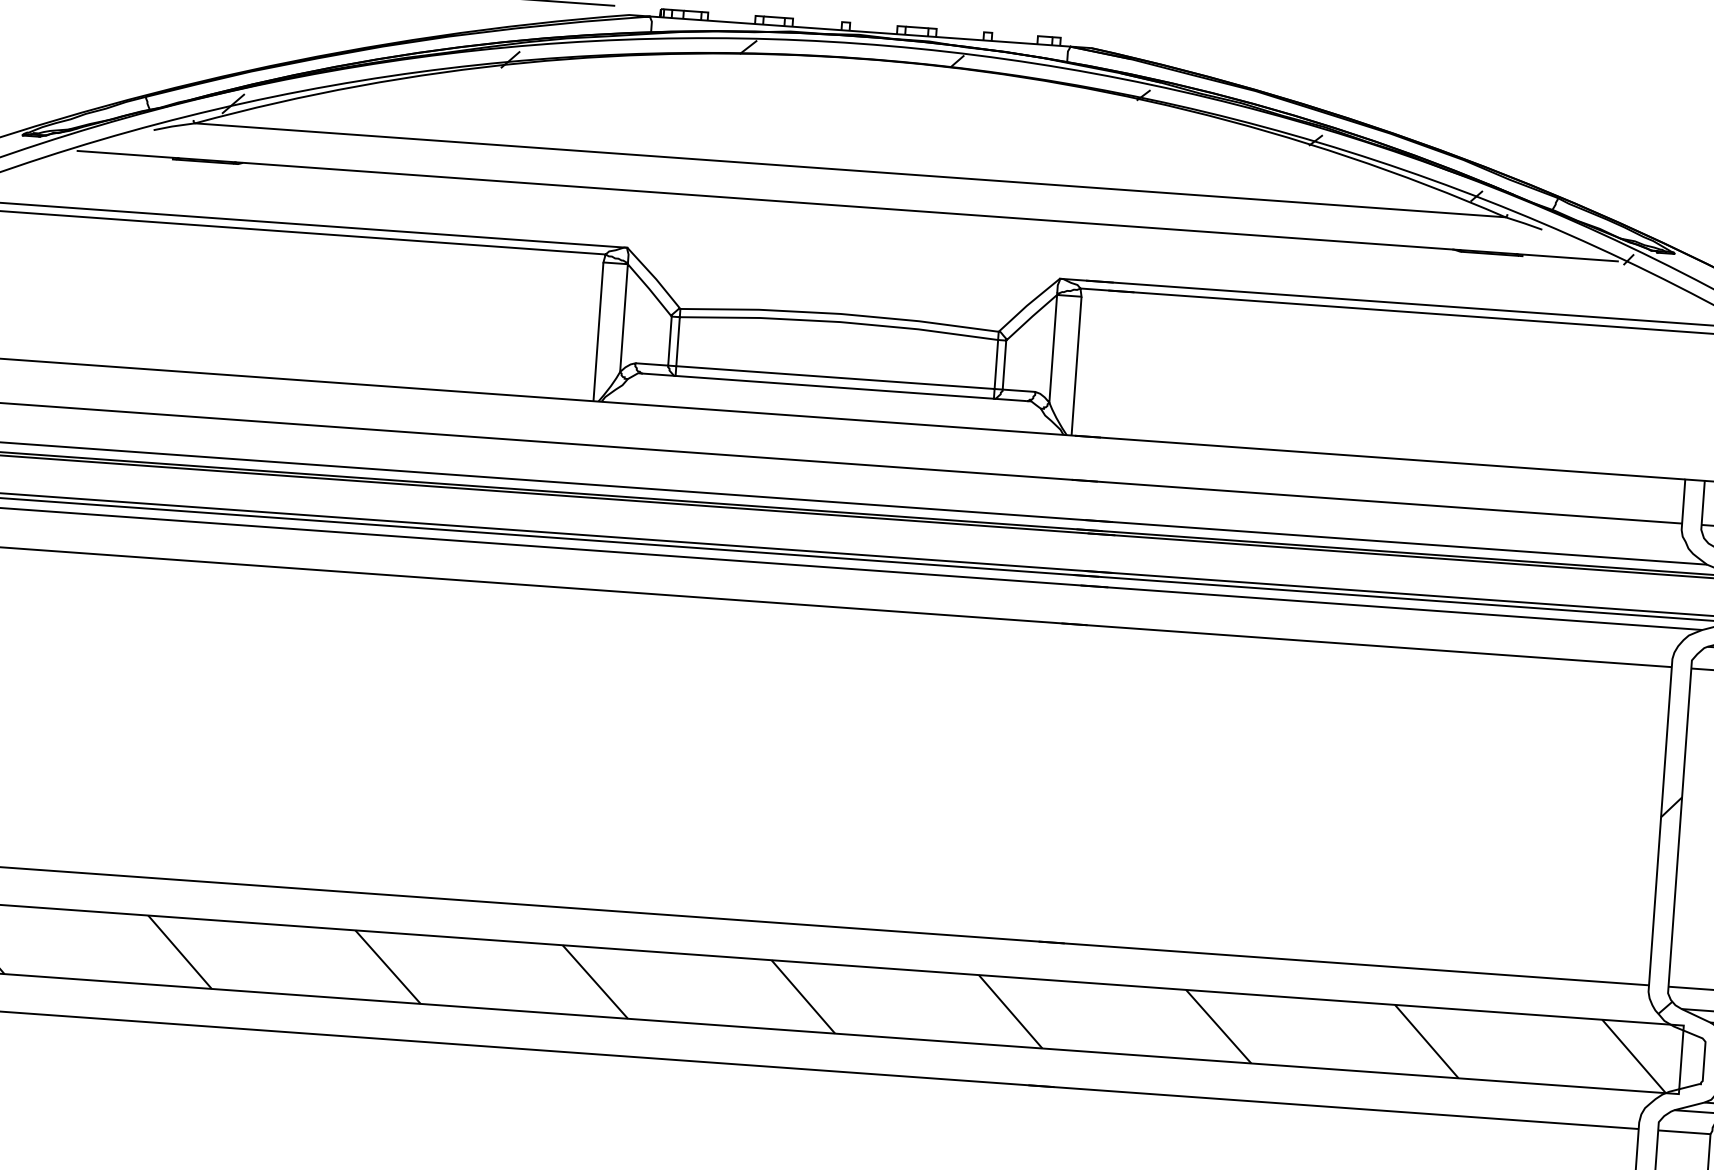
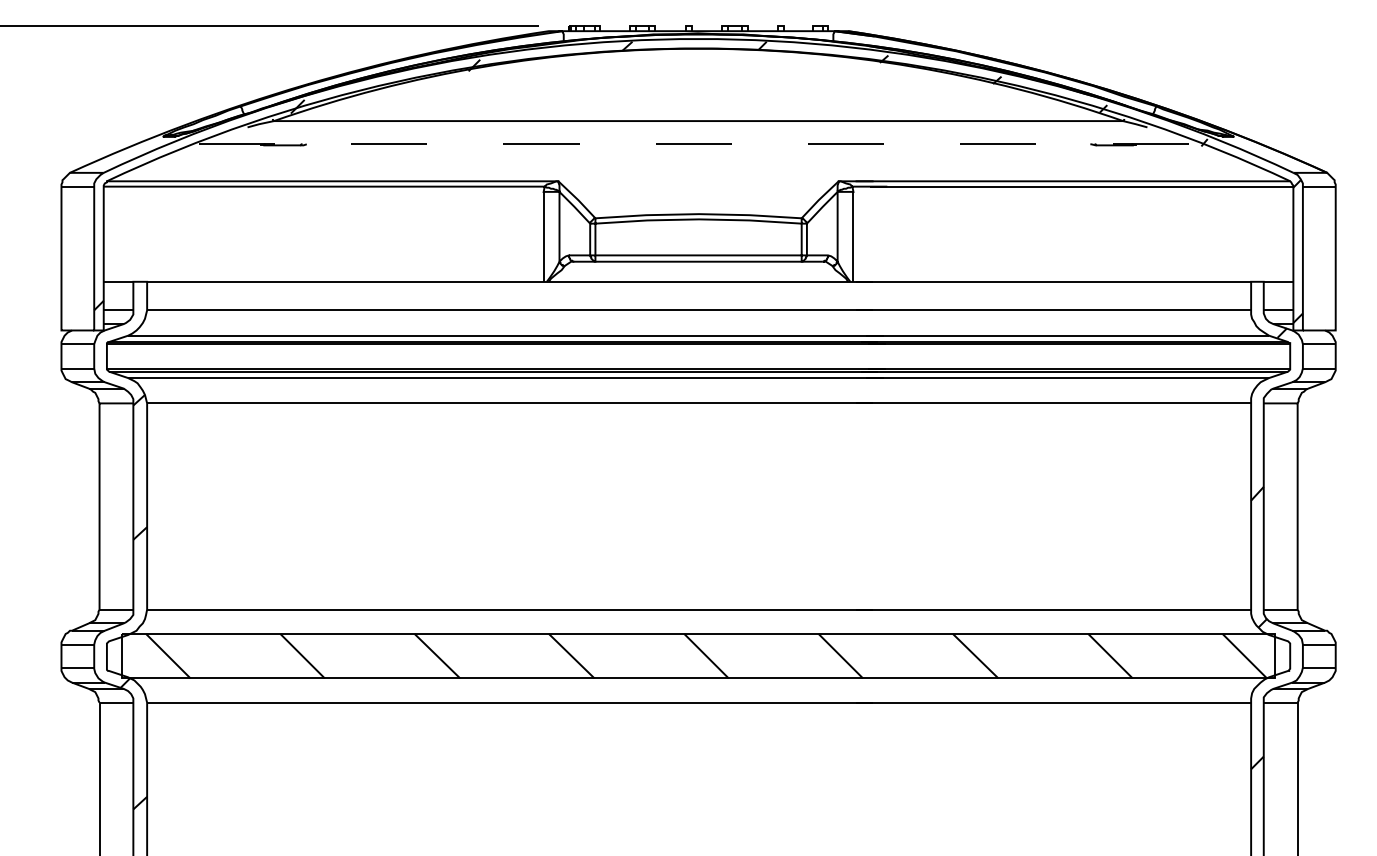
line: (847, 206) -> (698, 144), solid -> dashed

